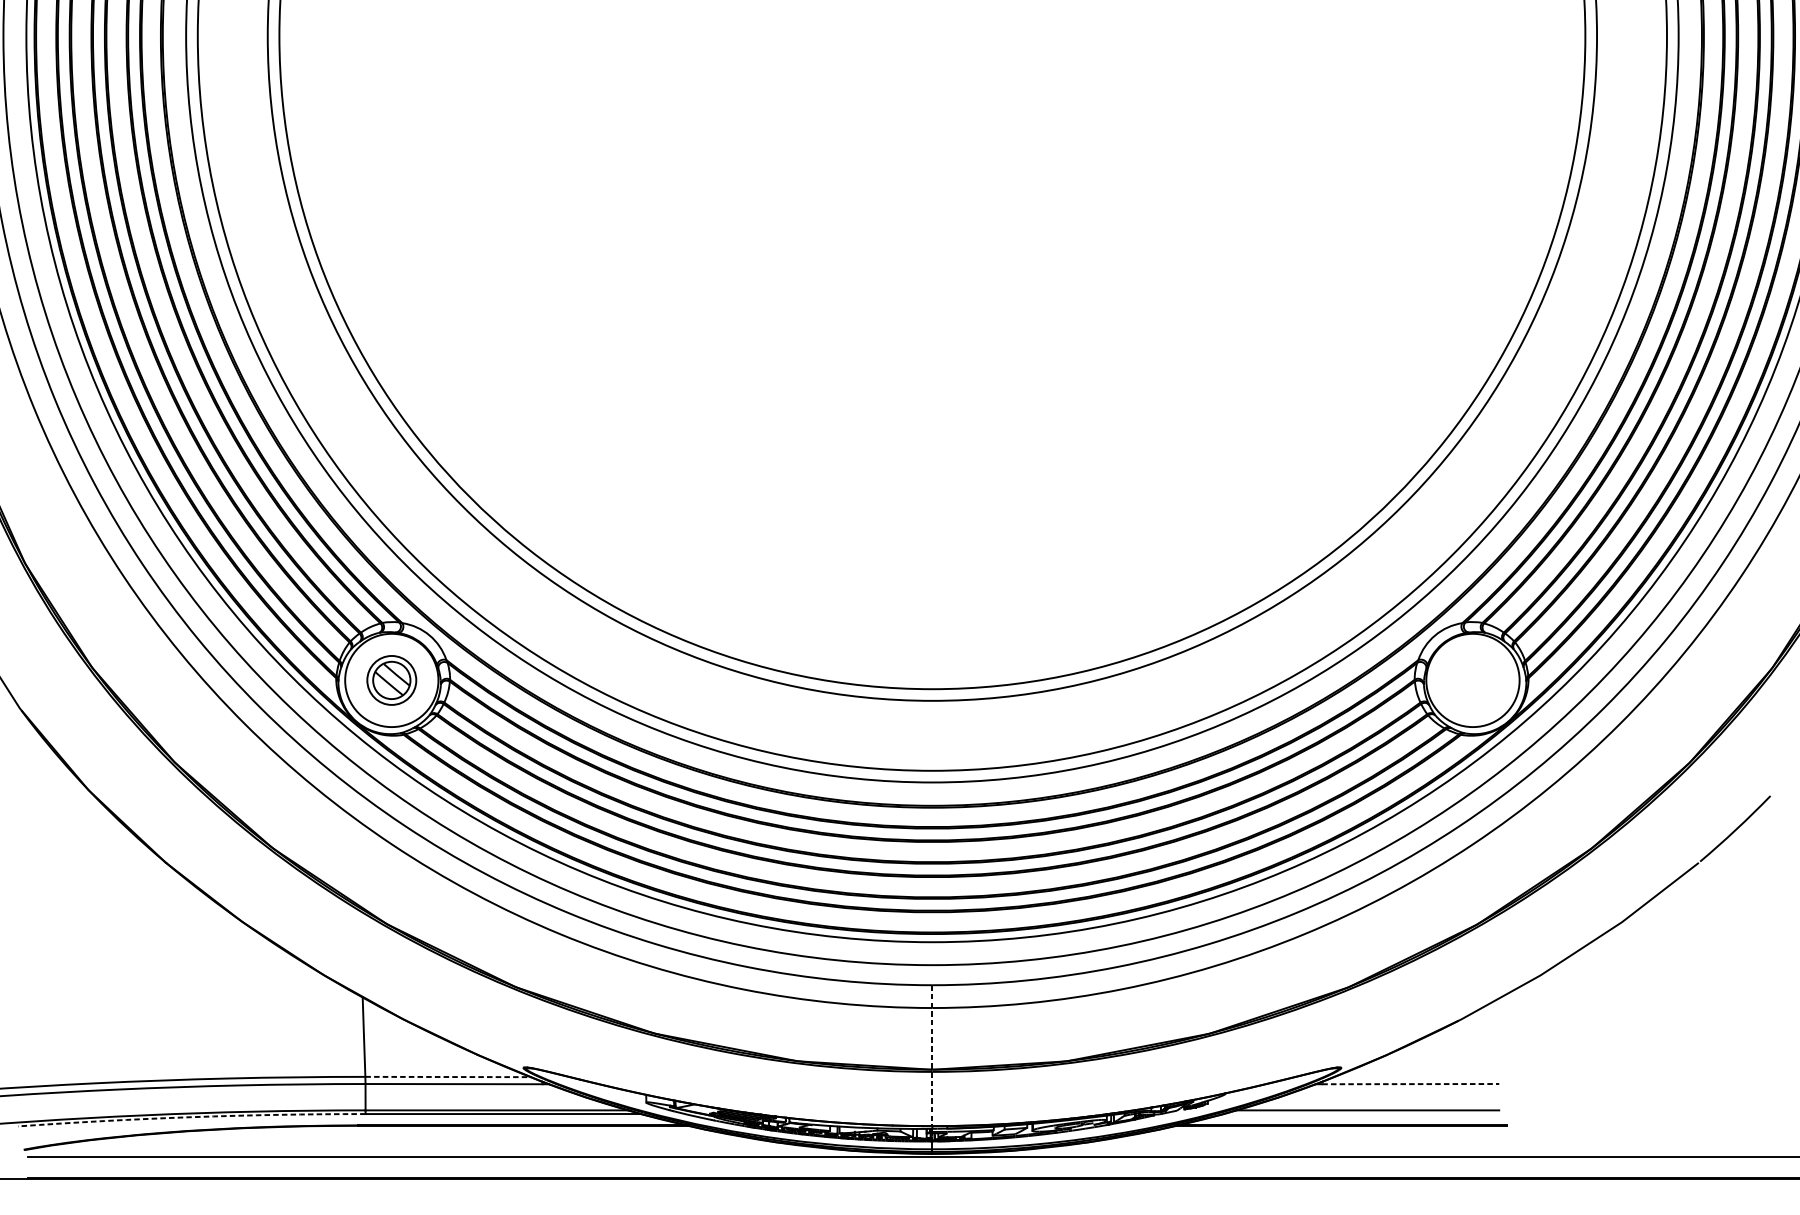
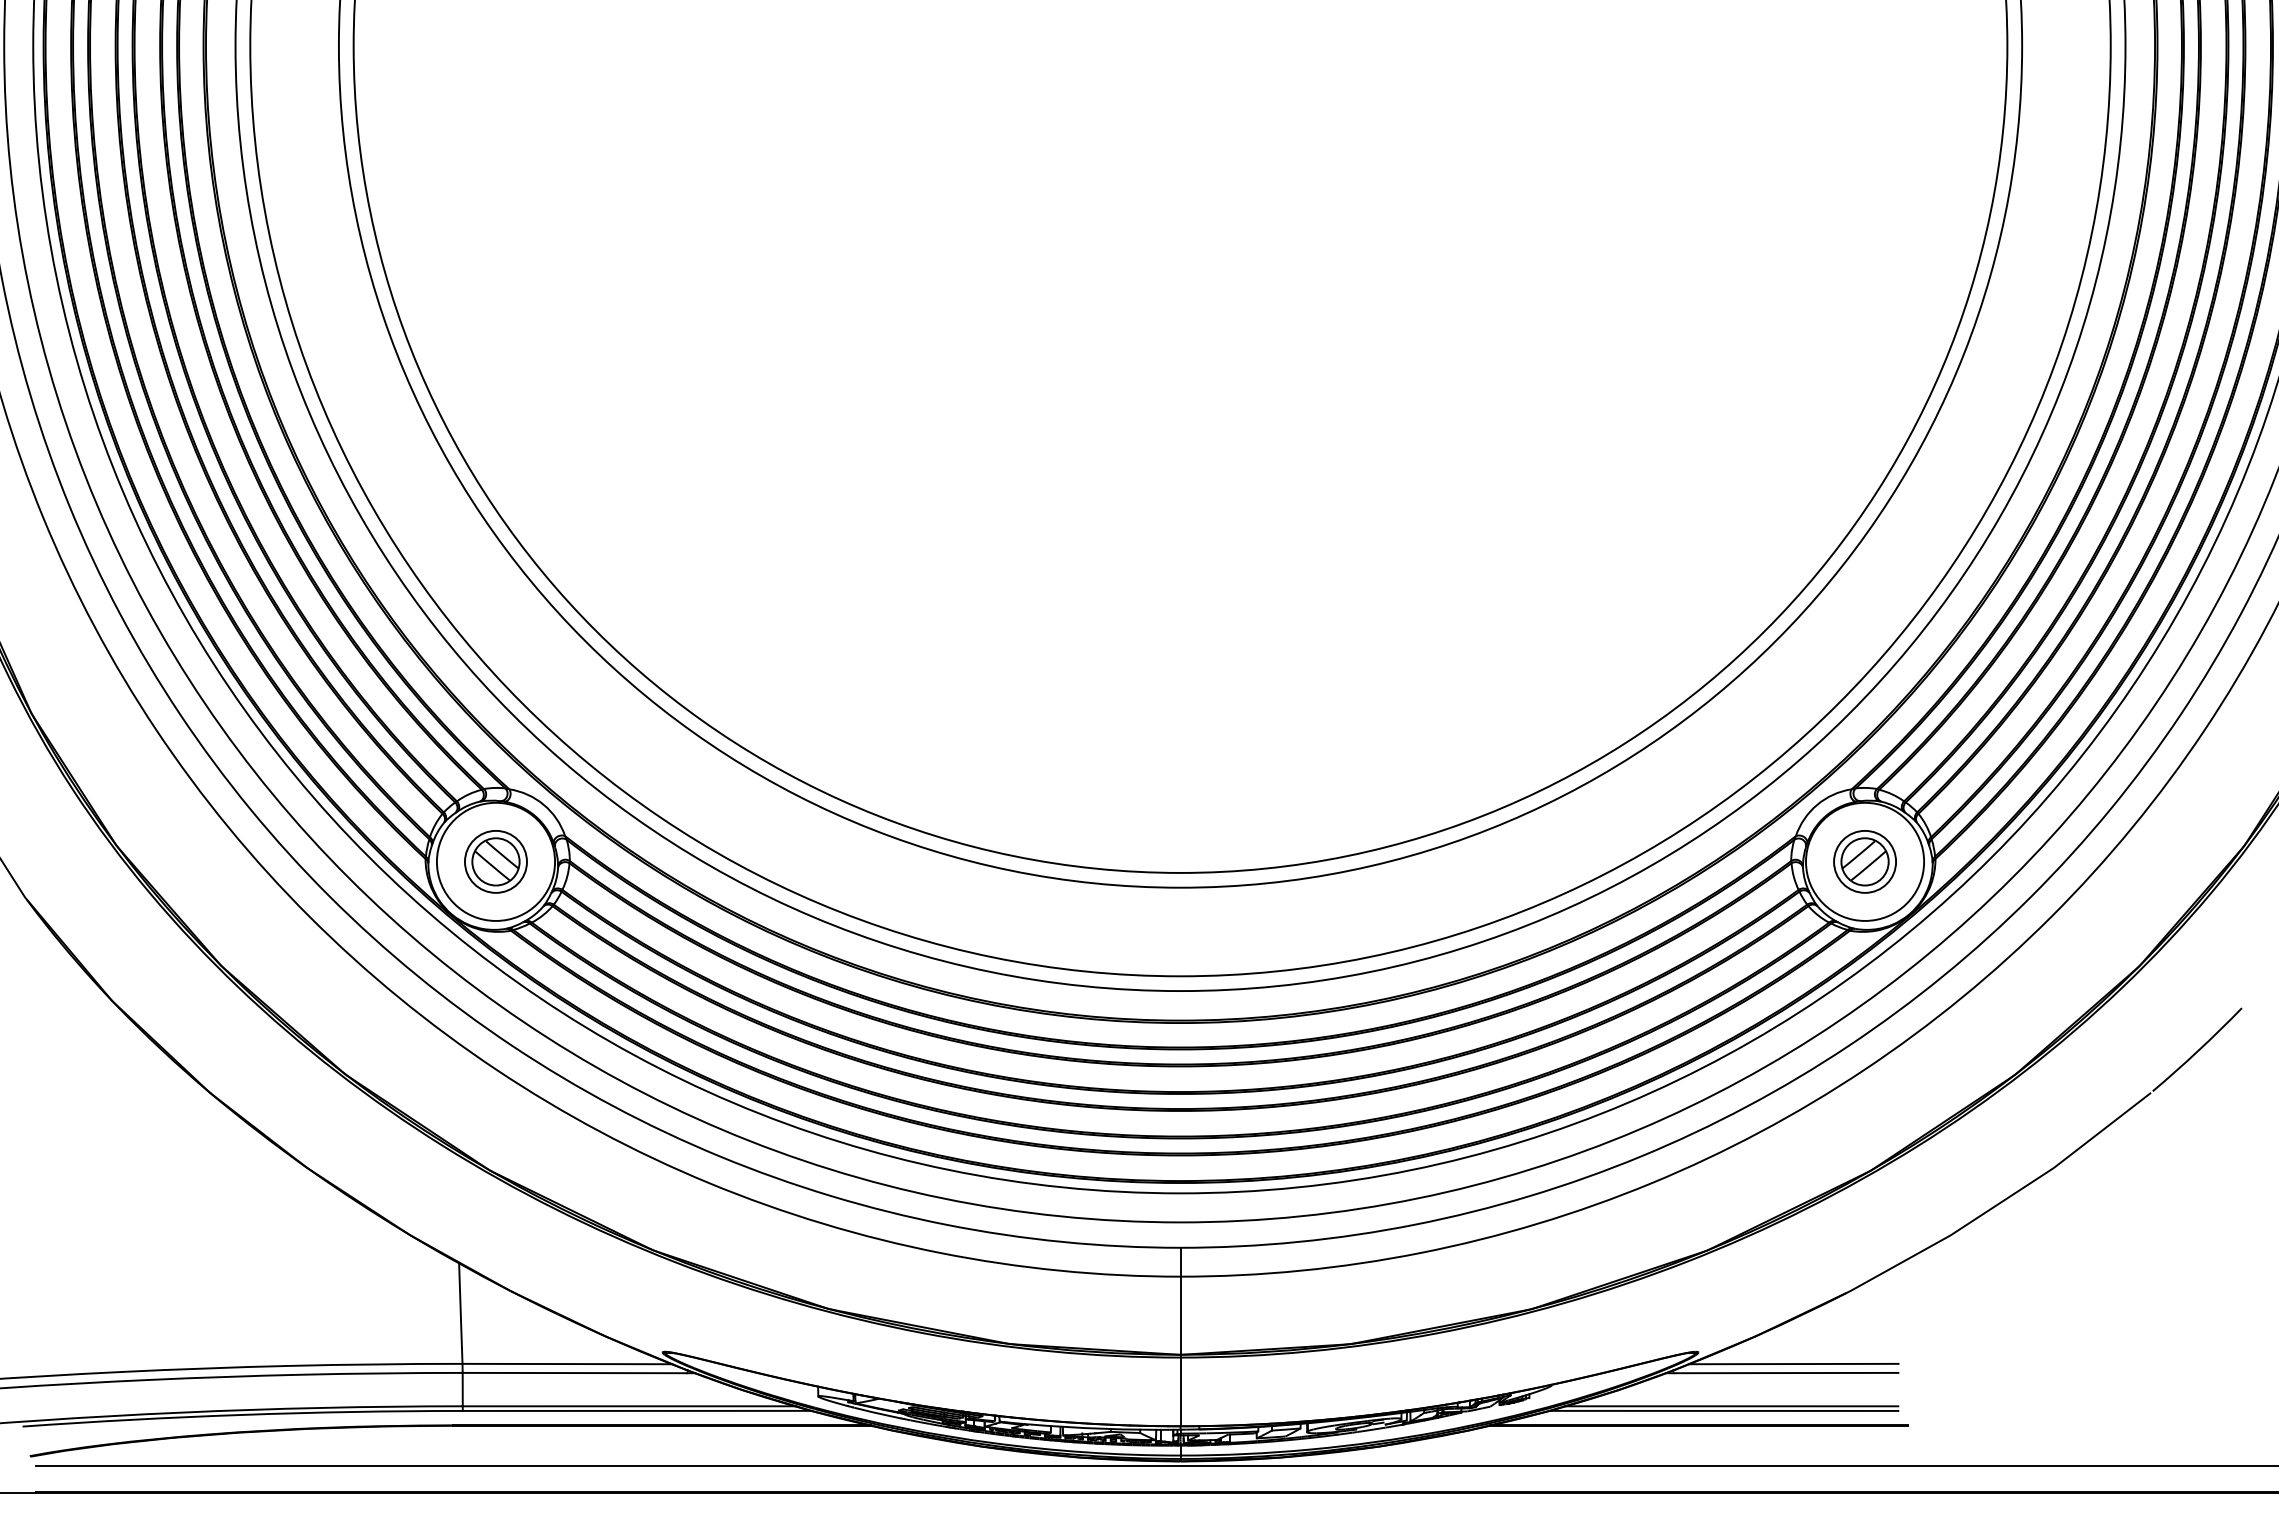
part: (1472, 680) -> (1864, 861), added
line: (932, 1056) -> (1180, 1337), dashed -> solid
line: (1416, 1076) -> (1793, 1363), added
line: (448, 1077) -> (567, 1364), dashed -> solid
line: (1410, 1084) -> (1786, 1373), dashed -> solid
line: (1361, 1113) -> (1723, 1410), added
arc: (191, 1116) -> (242, 1414), dashed -> solid

